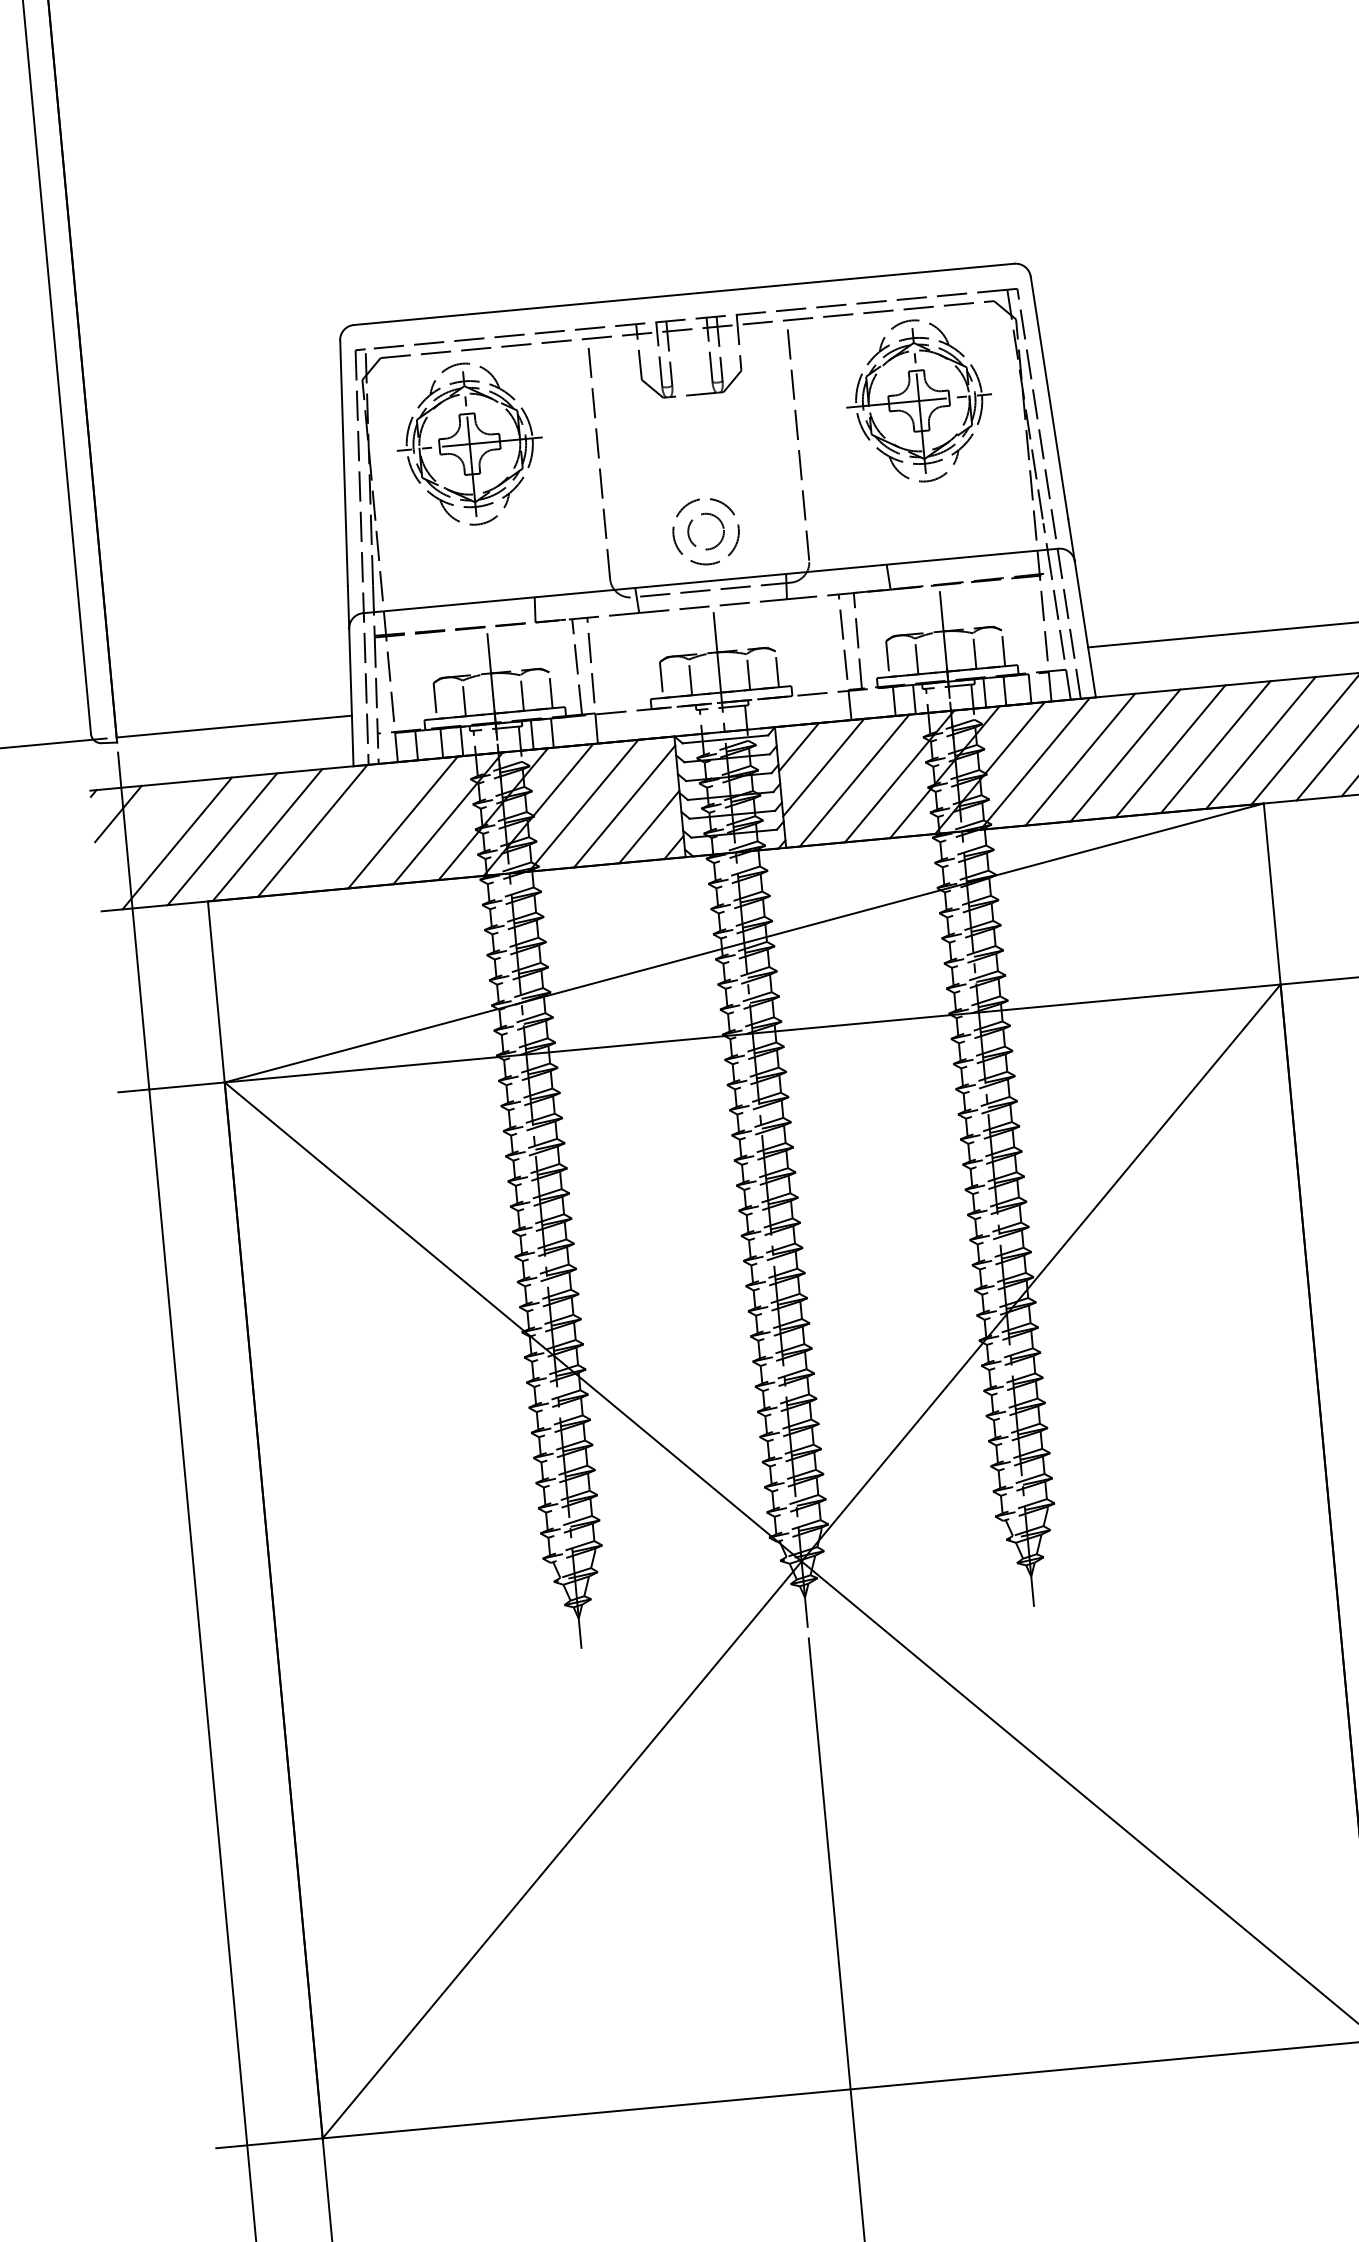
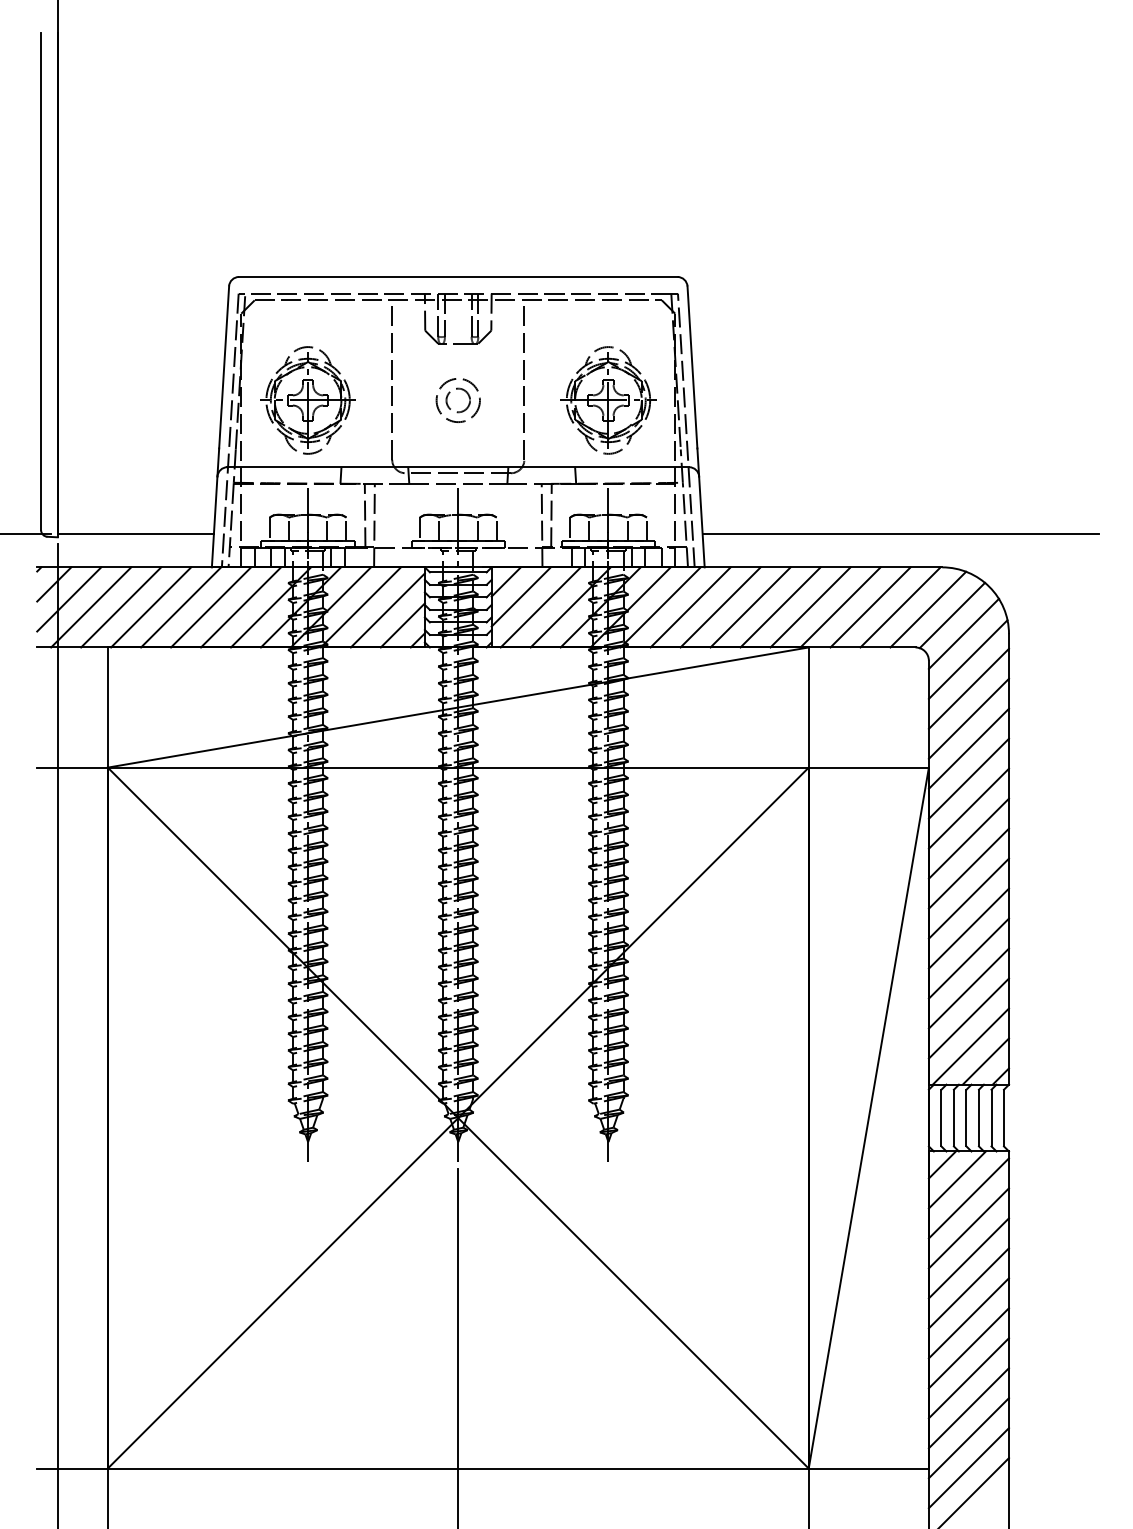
part: (919, 400) -> (608, 400), moved
part: (468, 444) -> (307, 400), moved
part: (690, 527) -> (448, 396), moved
line: (358, 826) -> (211, 607), added
line: (143, 834) -> (69, 599), added

